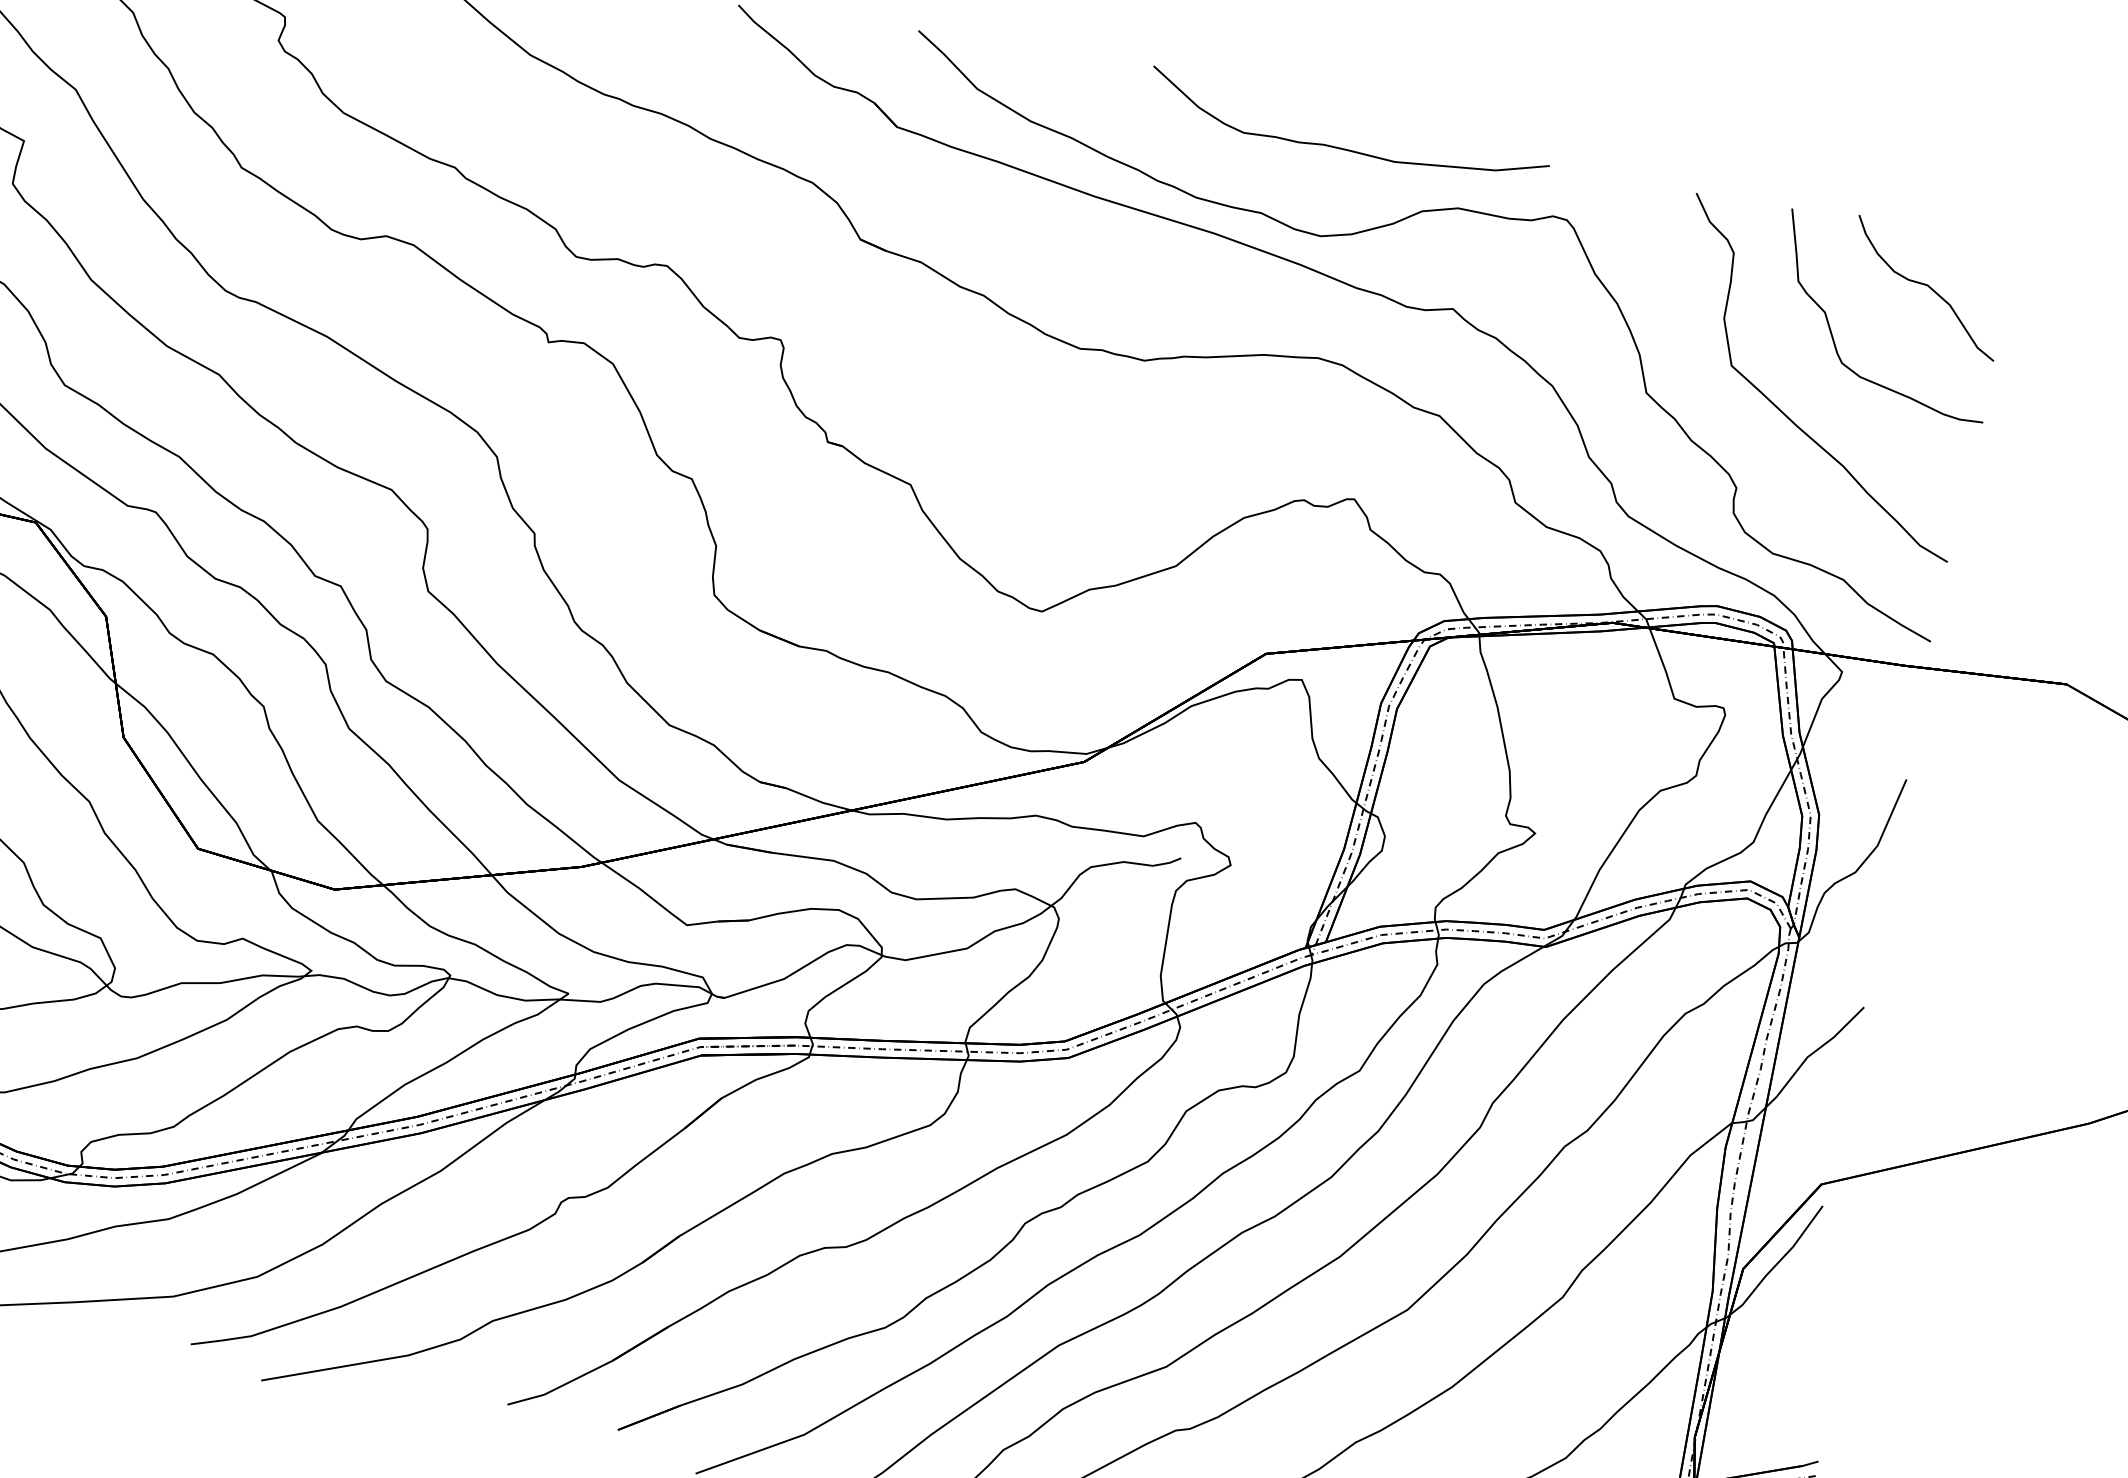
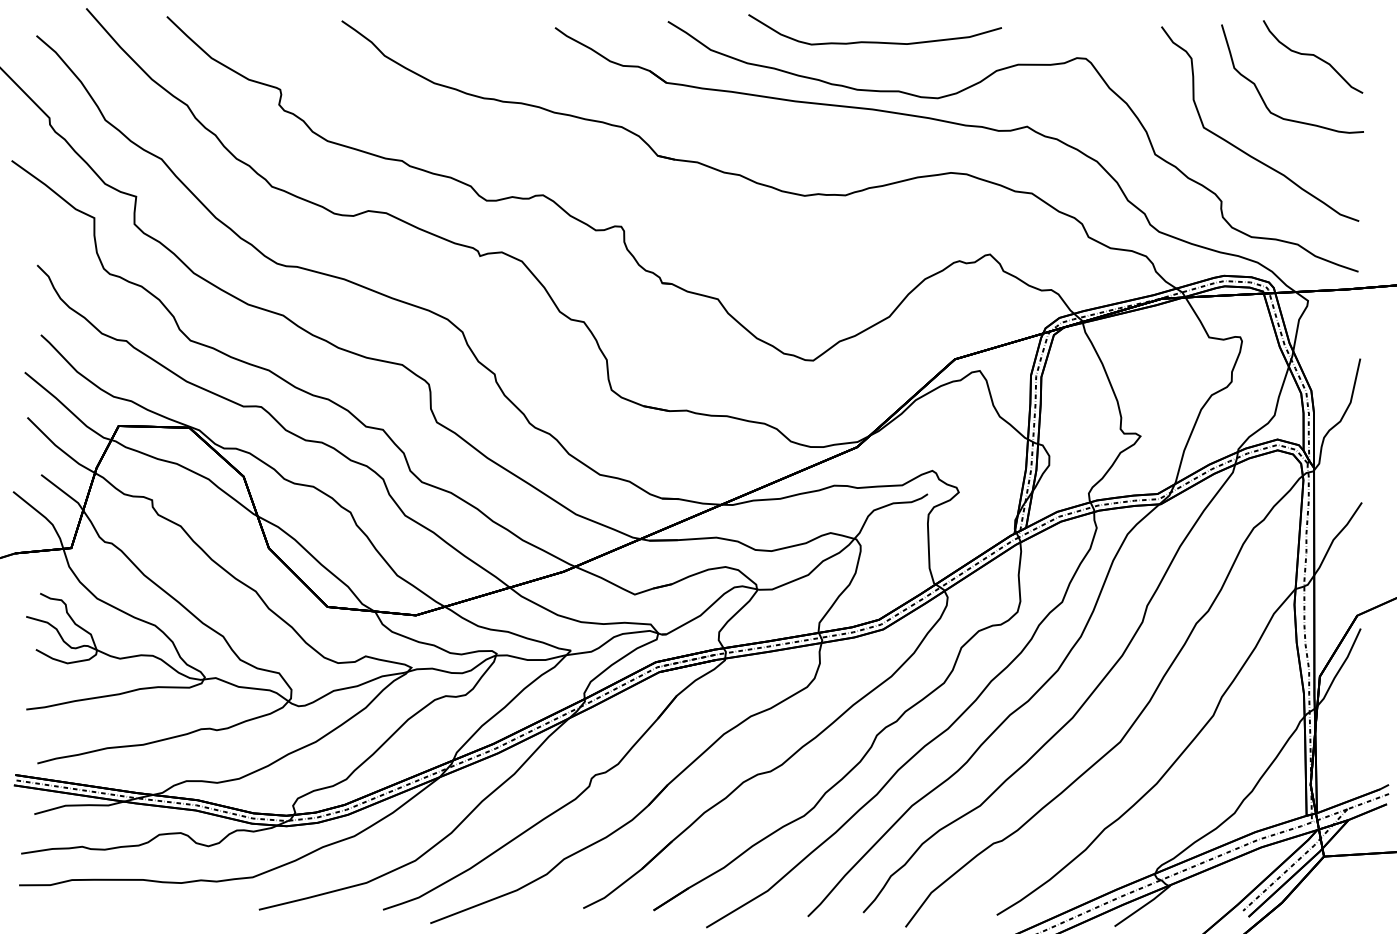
curve: (1344, 147) -> (874, 41), moved

